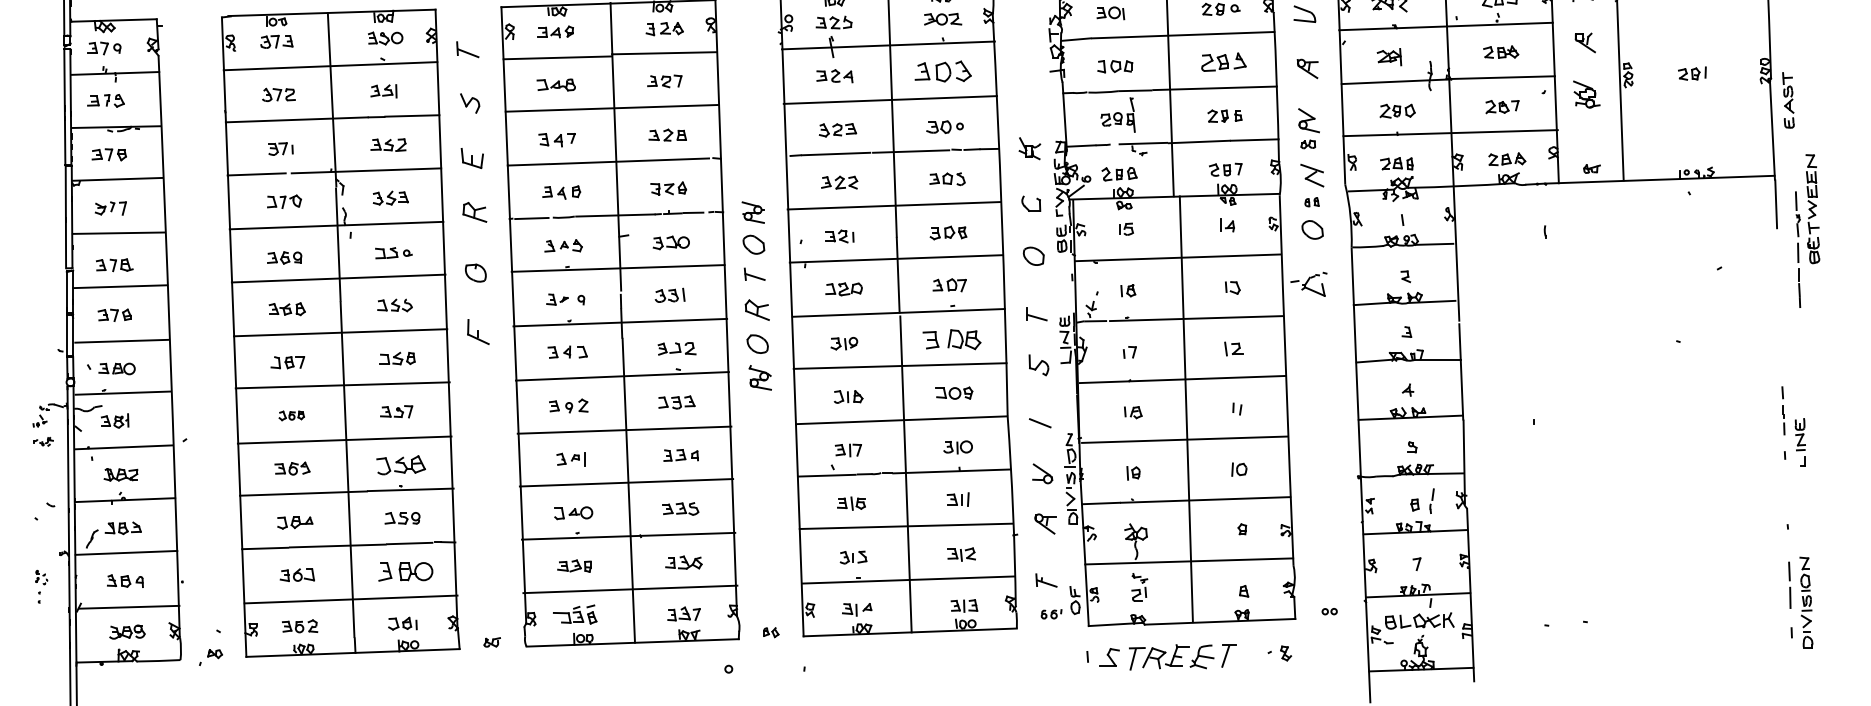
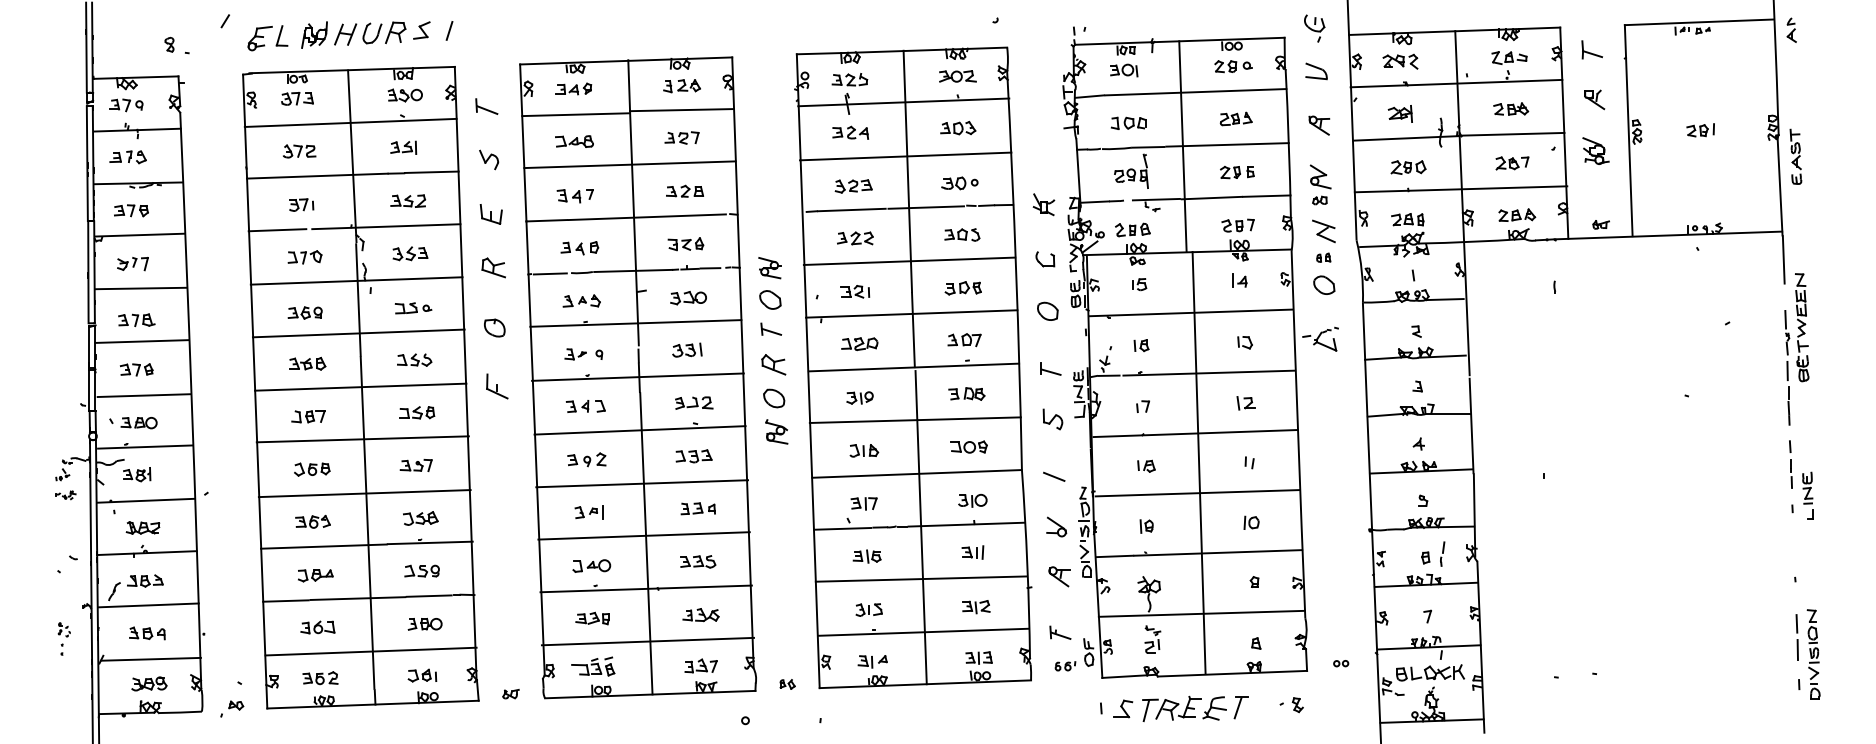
part: (1223, 61) -> (1235, 118), size x0.71
part: (943, 70) -> (958, 127), size x0.62
part: (1807, 231) -> (1796, 349), moved
part: (951, 339) -> (966, 393), size x0.62
part: (291, 415) -> (312, 469), size x1.43
part: (400, 465) -> (420, 518), size x0.71
part: (404, 572) -> (424, 624), size x0.62

